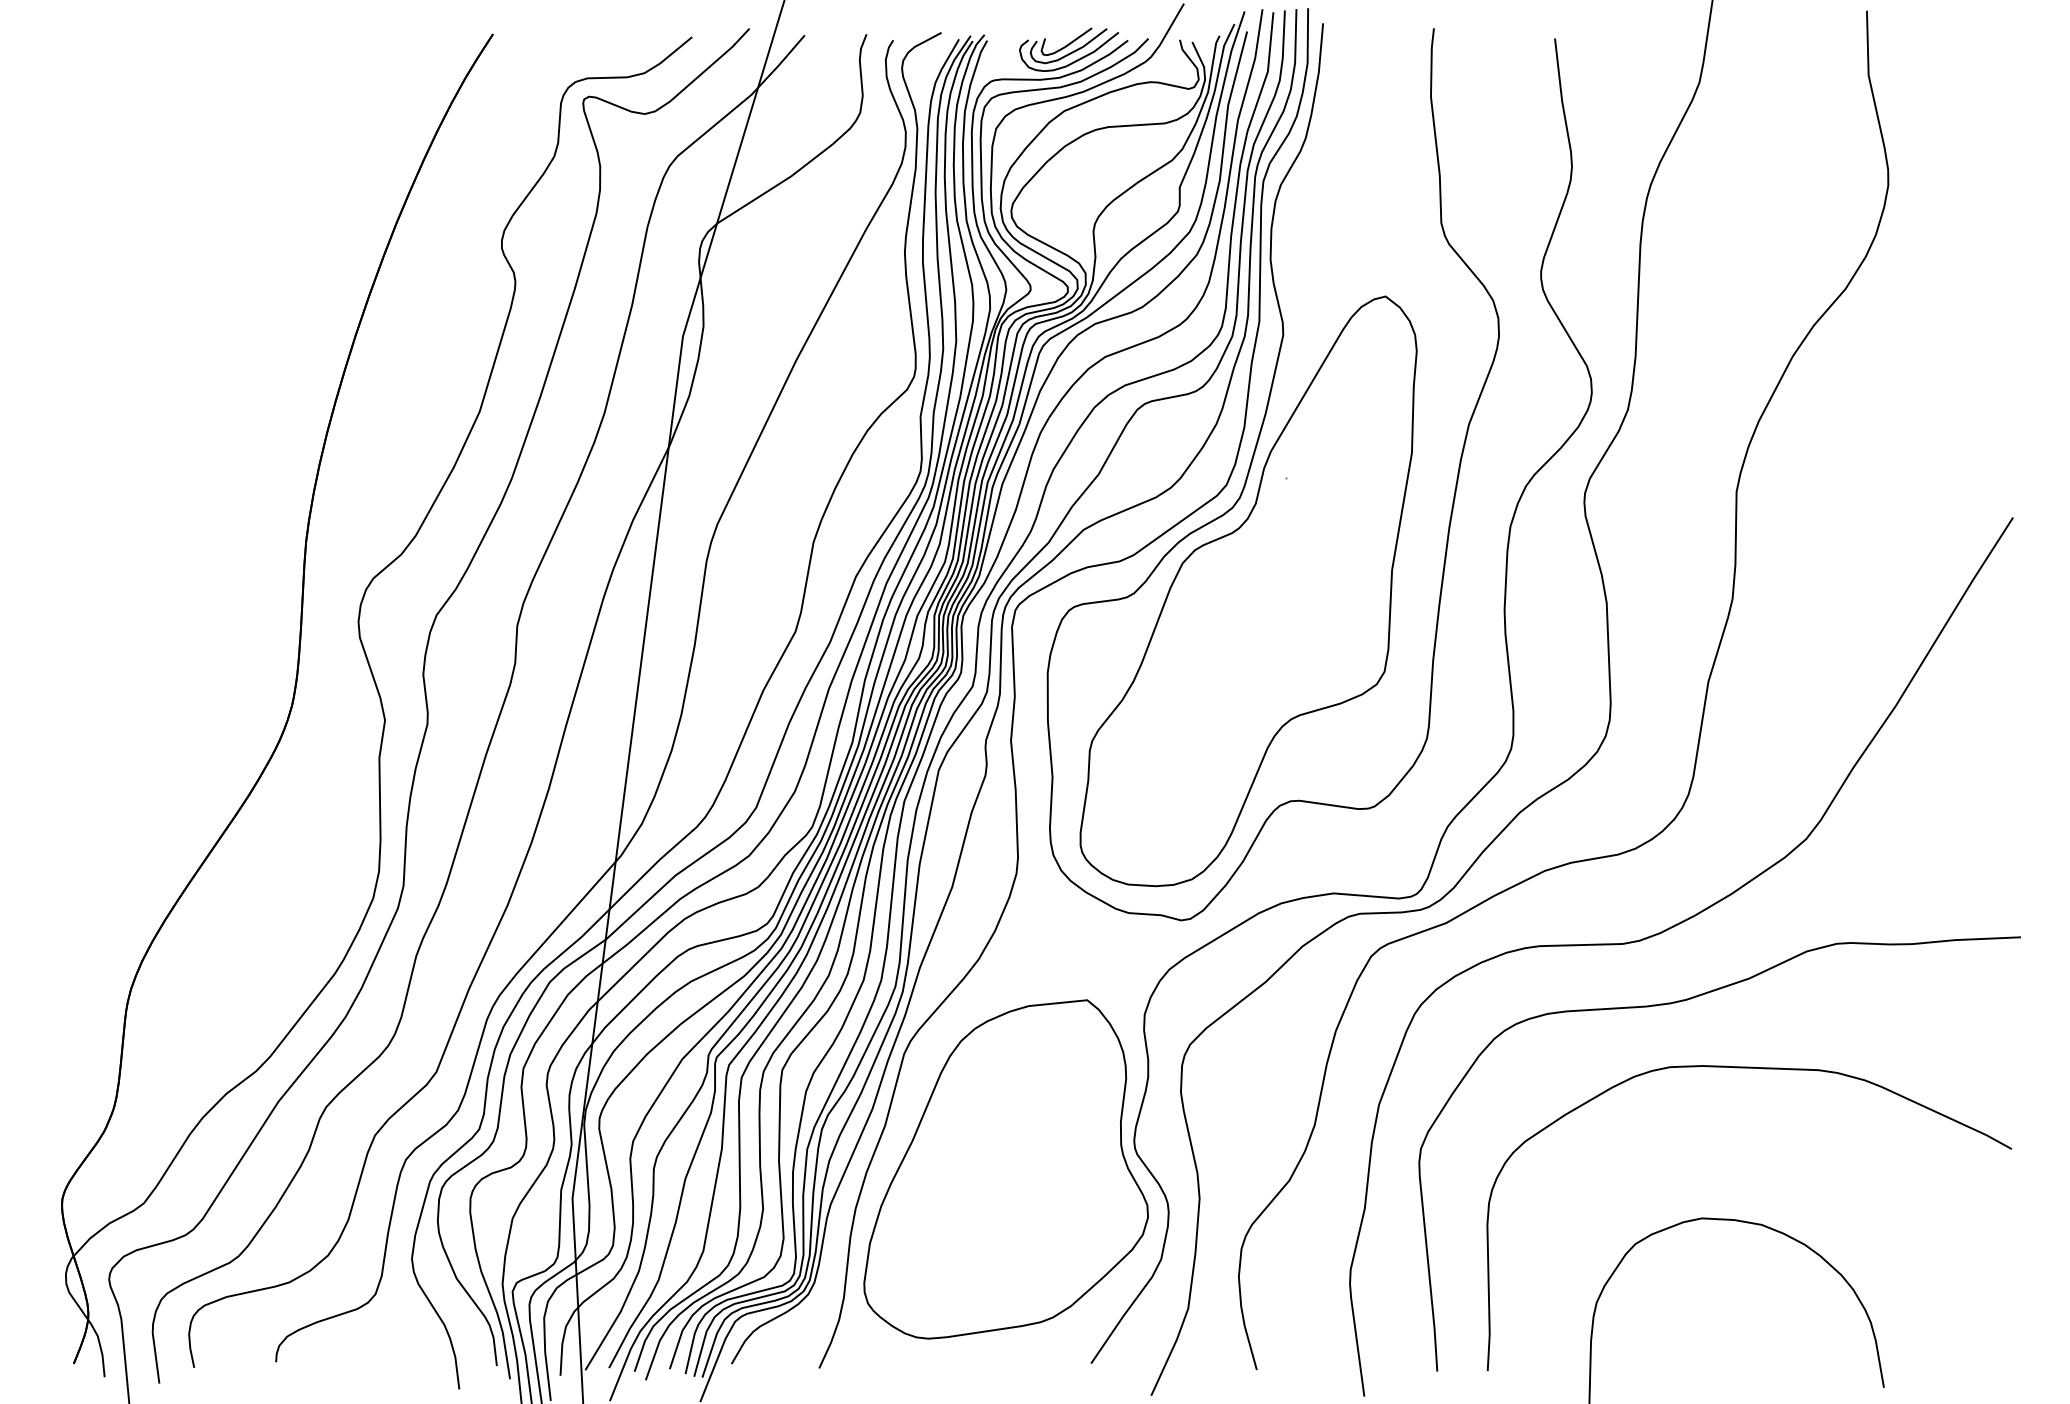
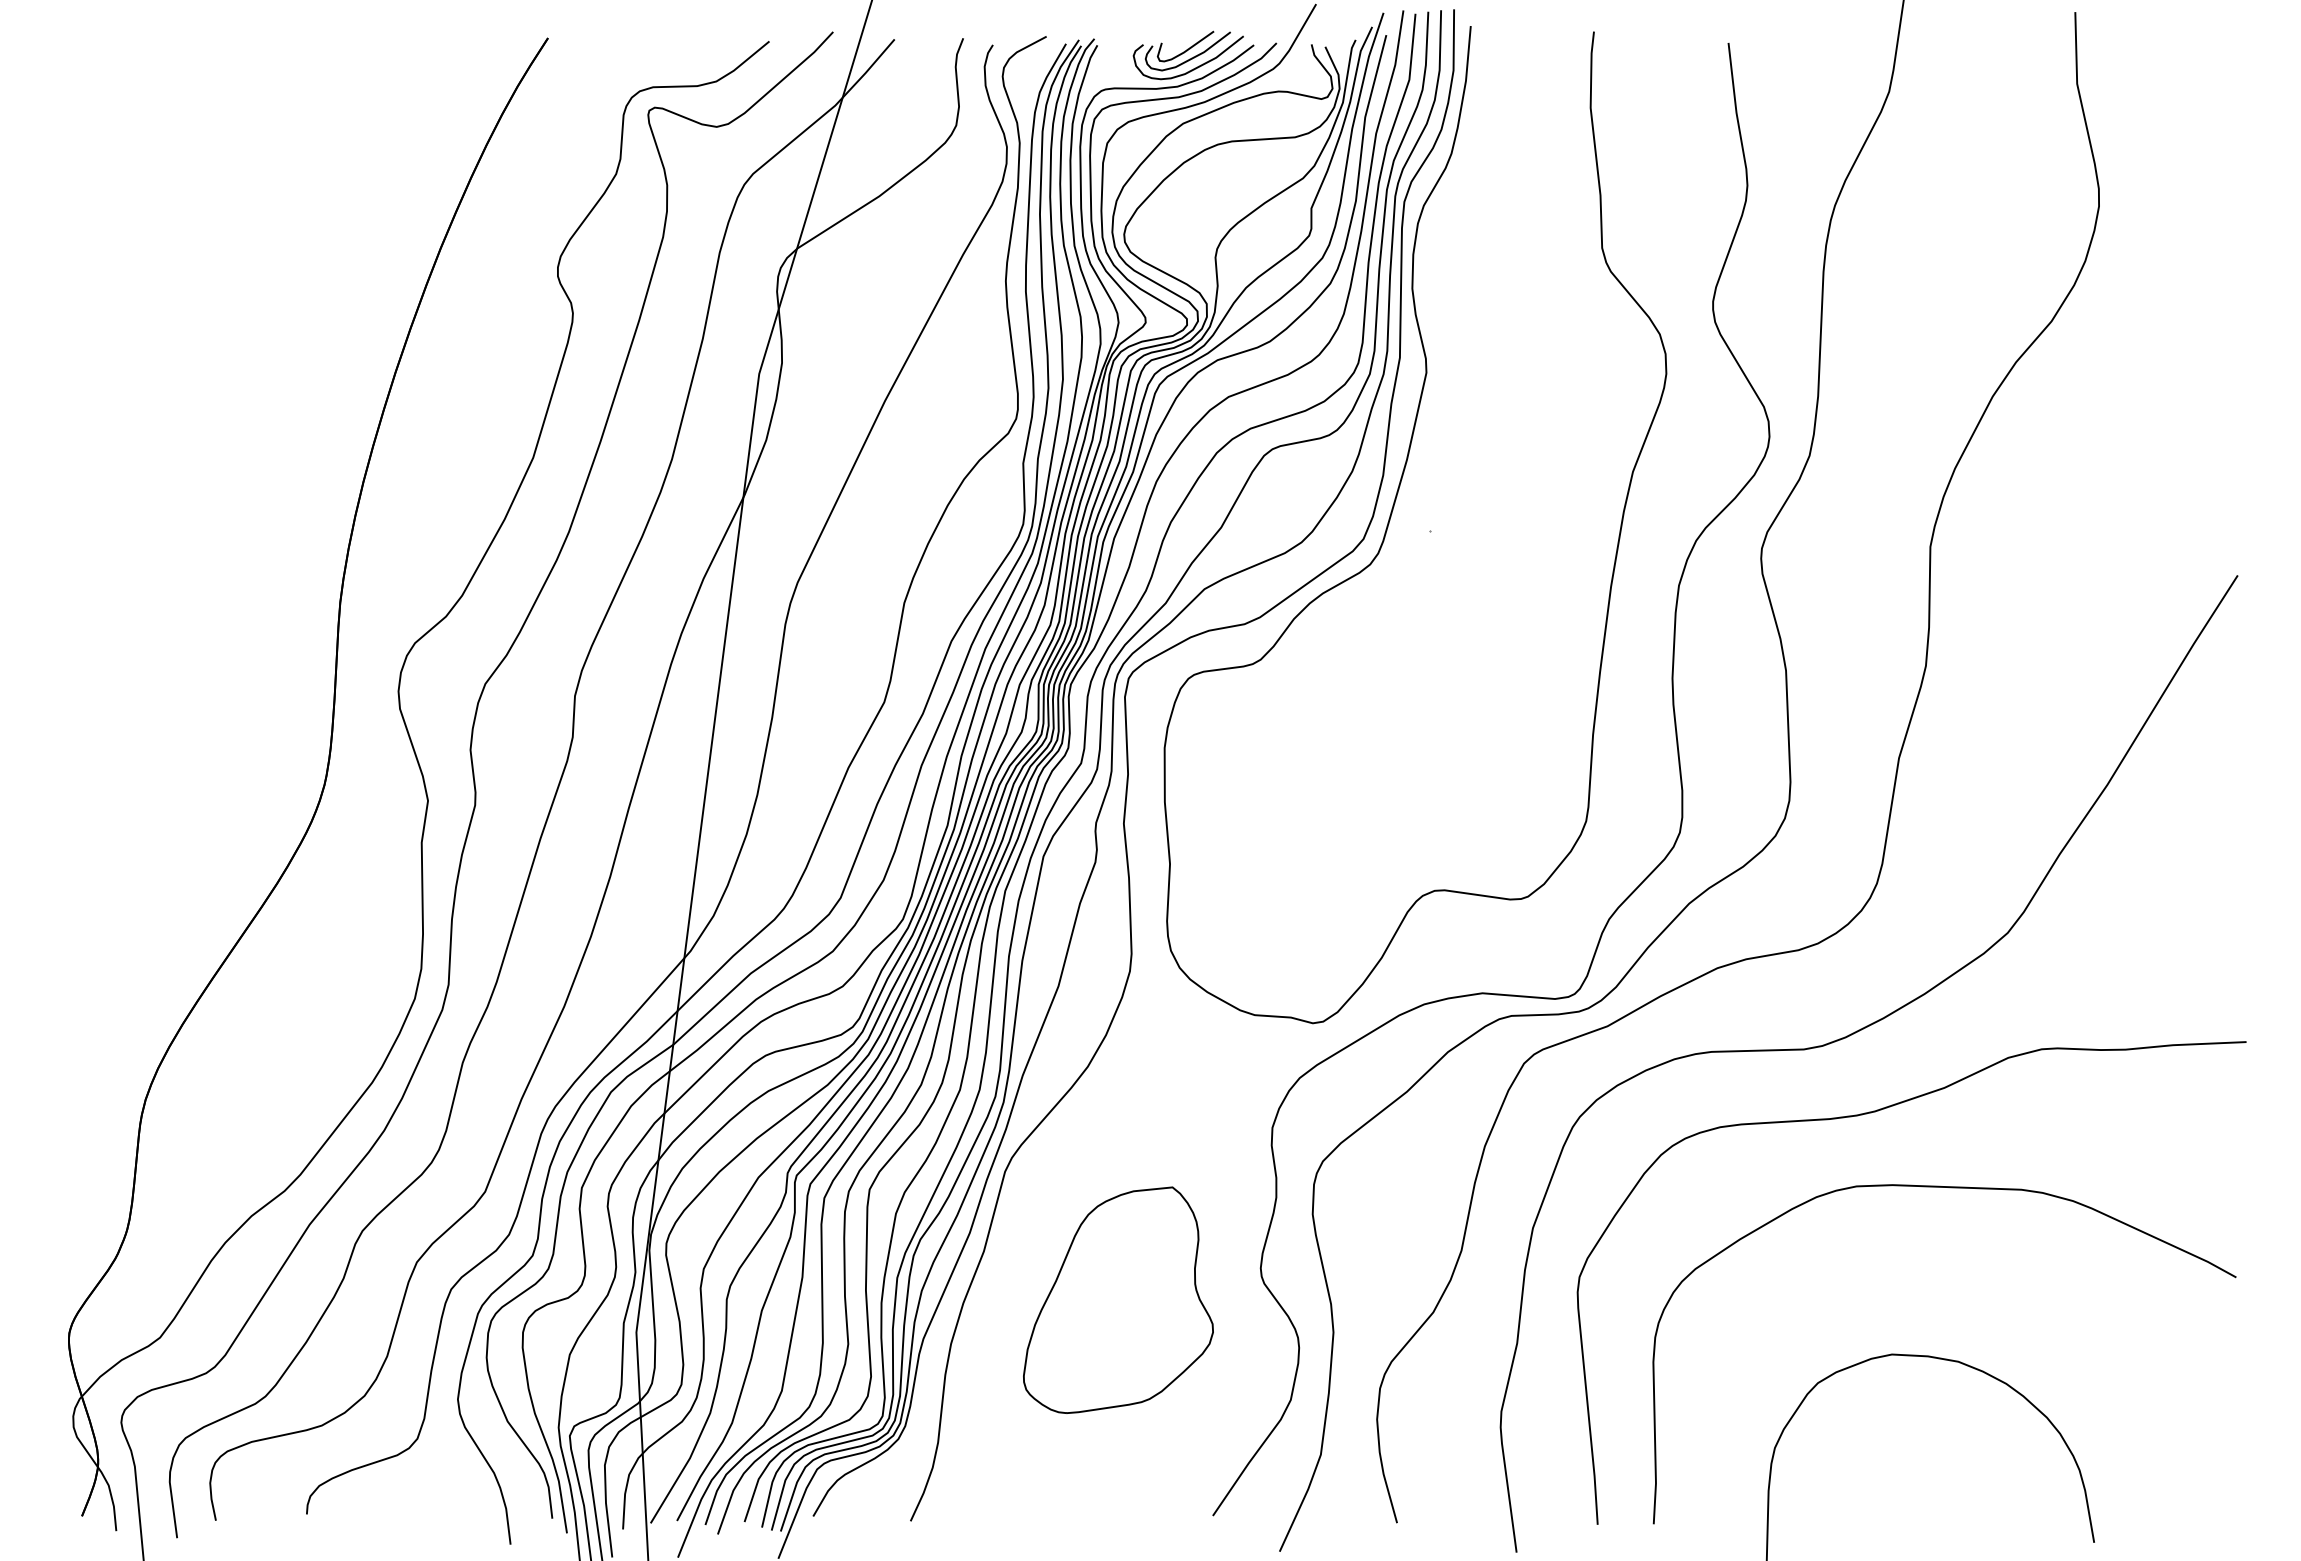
part: (1248, 591) -> (1387, 657), removed
part: (1006, 1169) -> (1118, 1300), size x0.6

